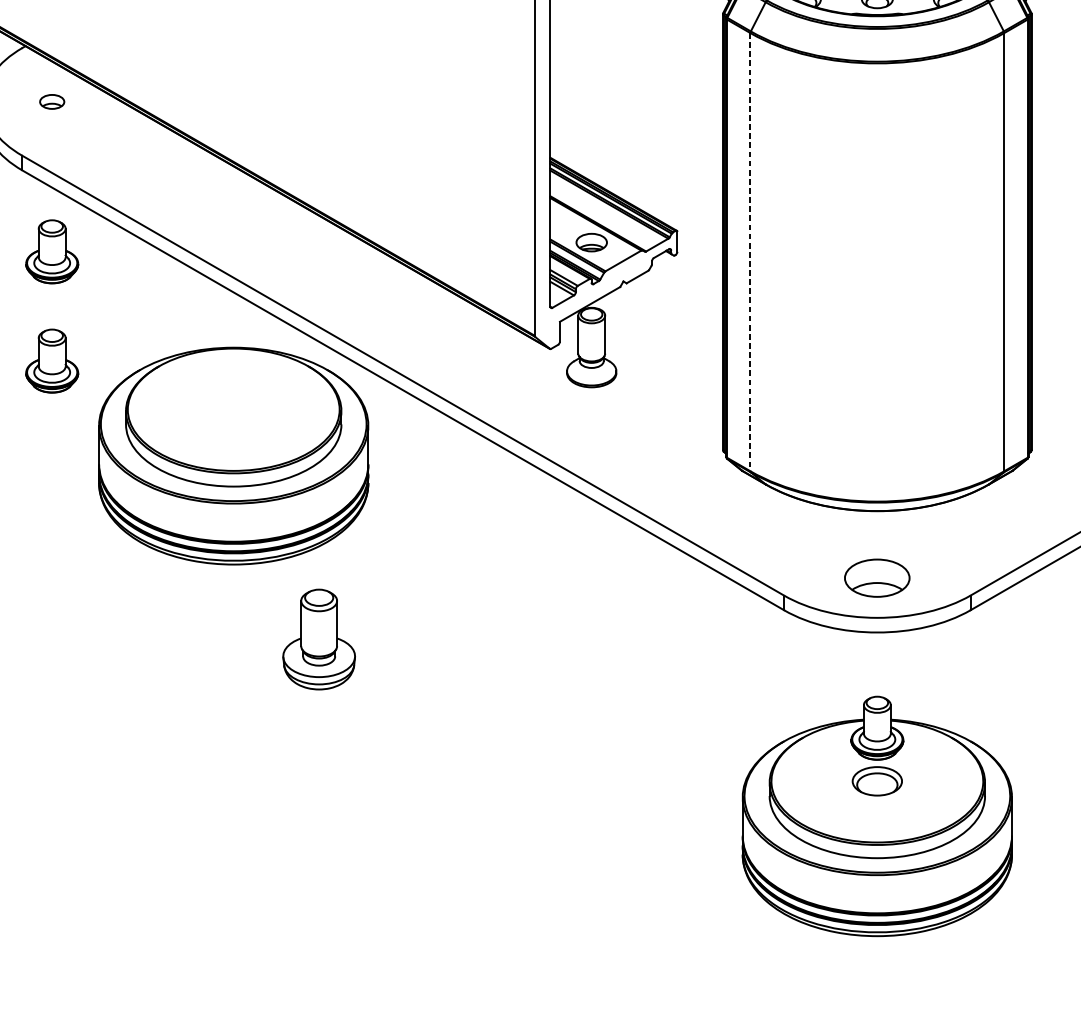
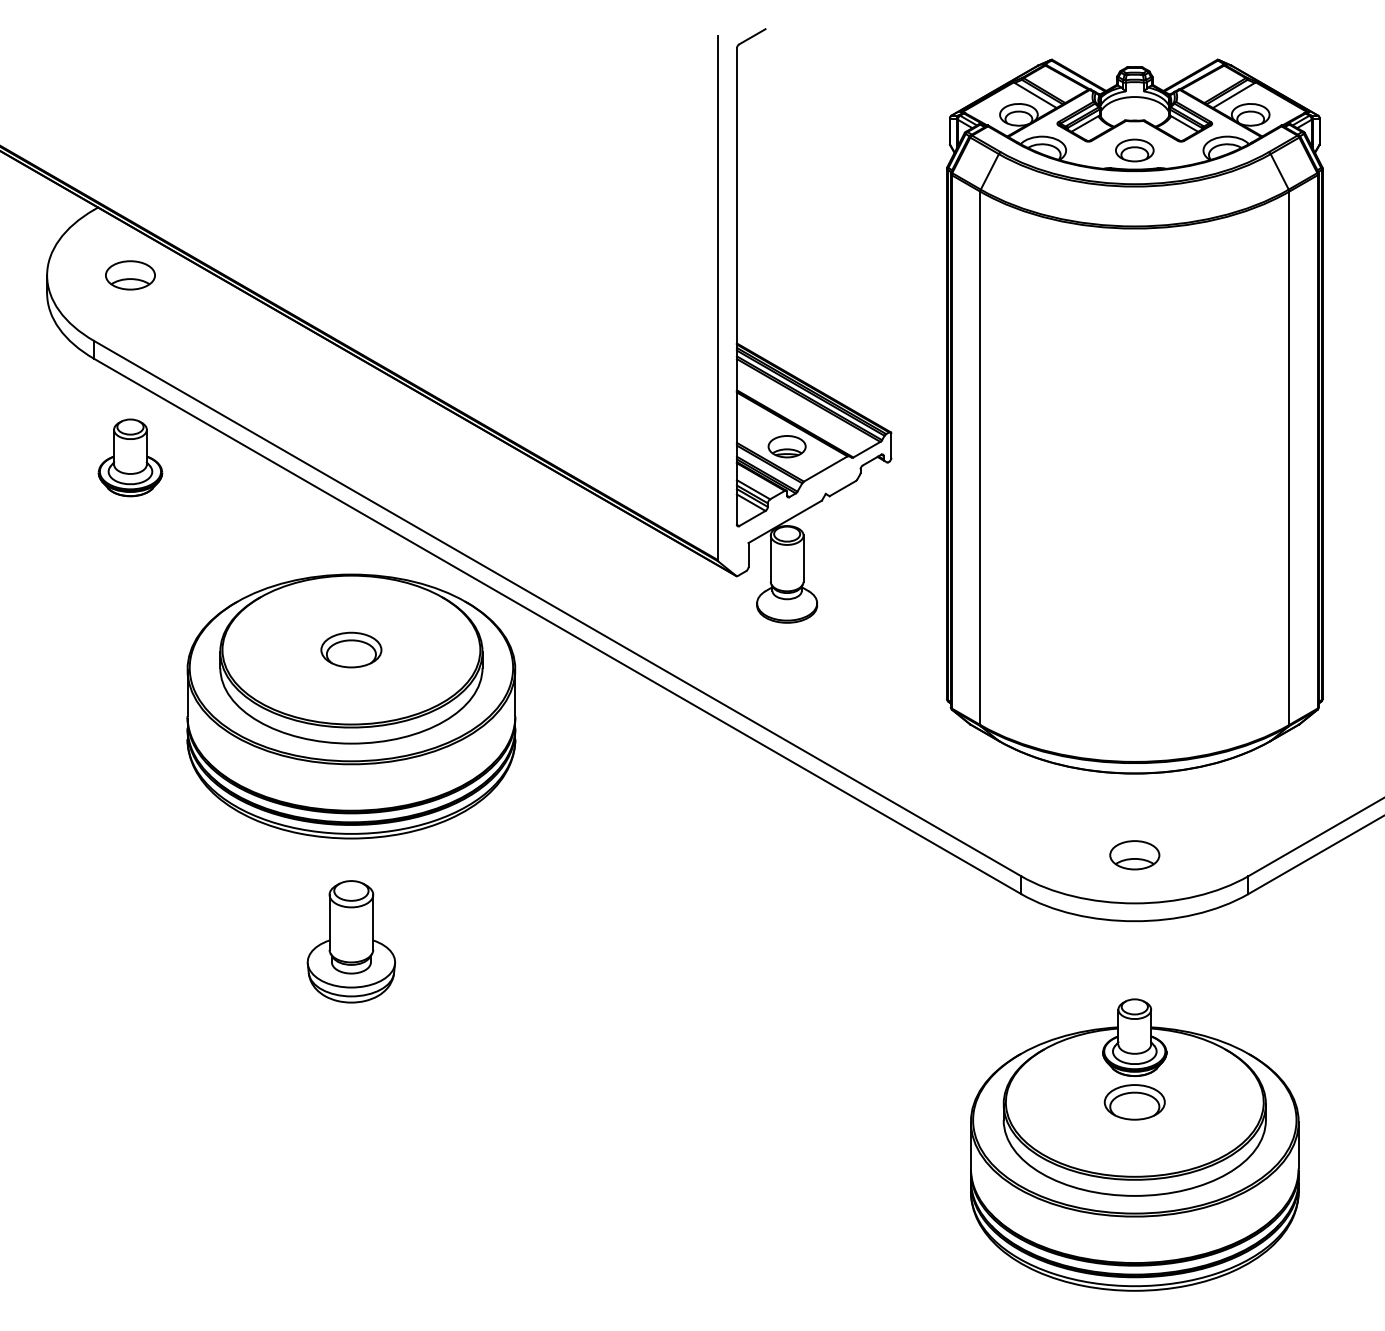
part: (52, 101) -> (130, 275), size x1.67
line: (750, 252) -> (980, 458), dashed -> solid
part: (52, 360) -> (130, 590), removed
part: (233, 409) -> (351, 649), added
part: (877, 578) -> (1134, 855), size x0.62
part: (319, 639) -> (351, 941), moved

